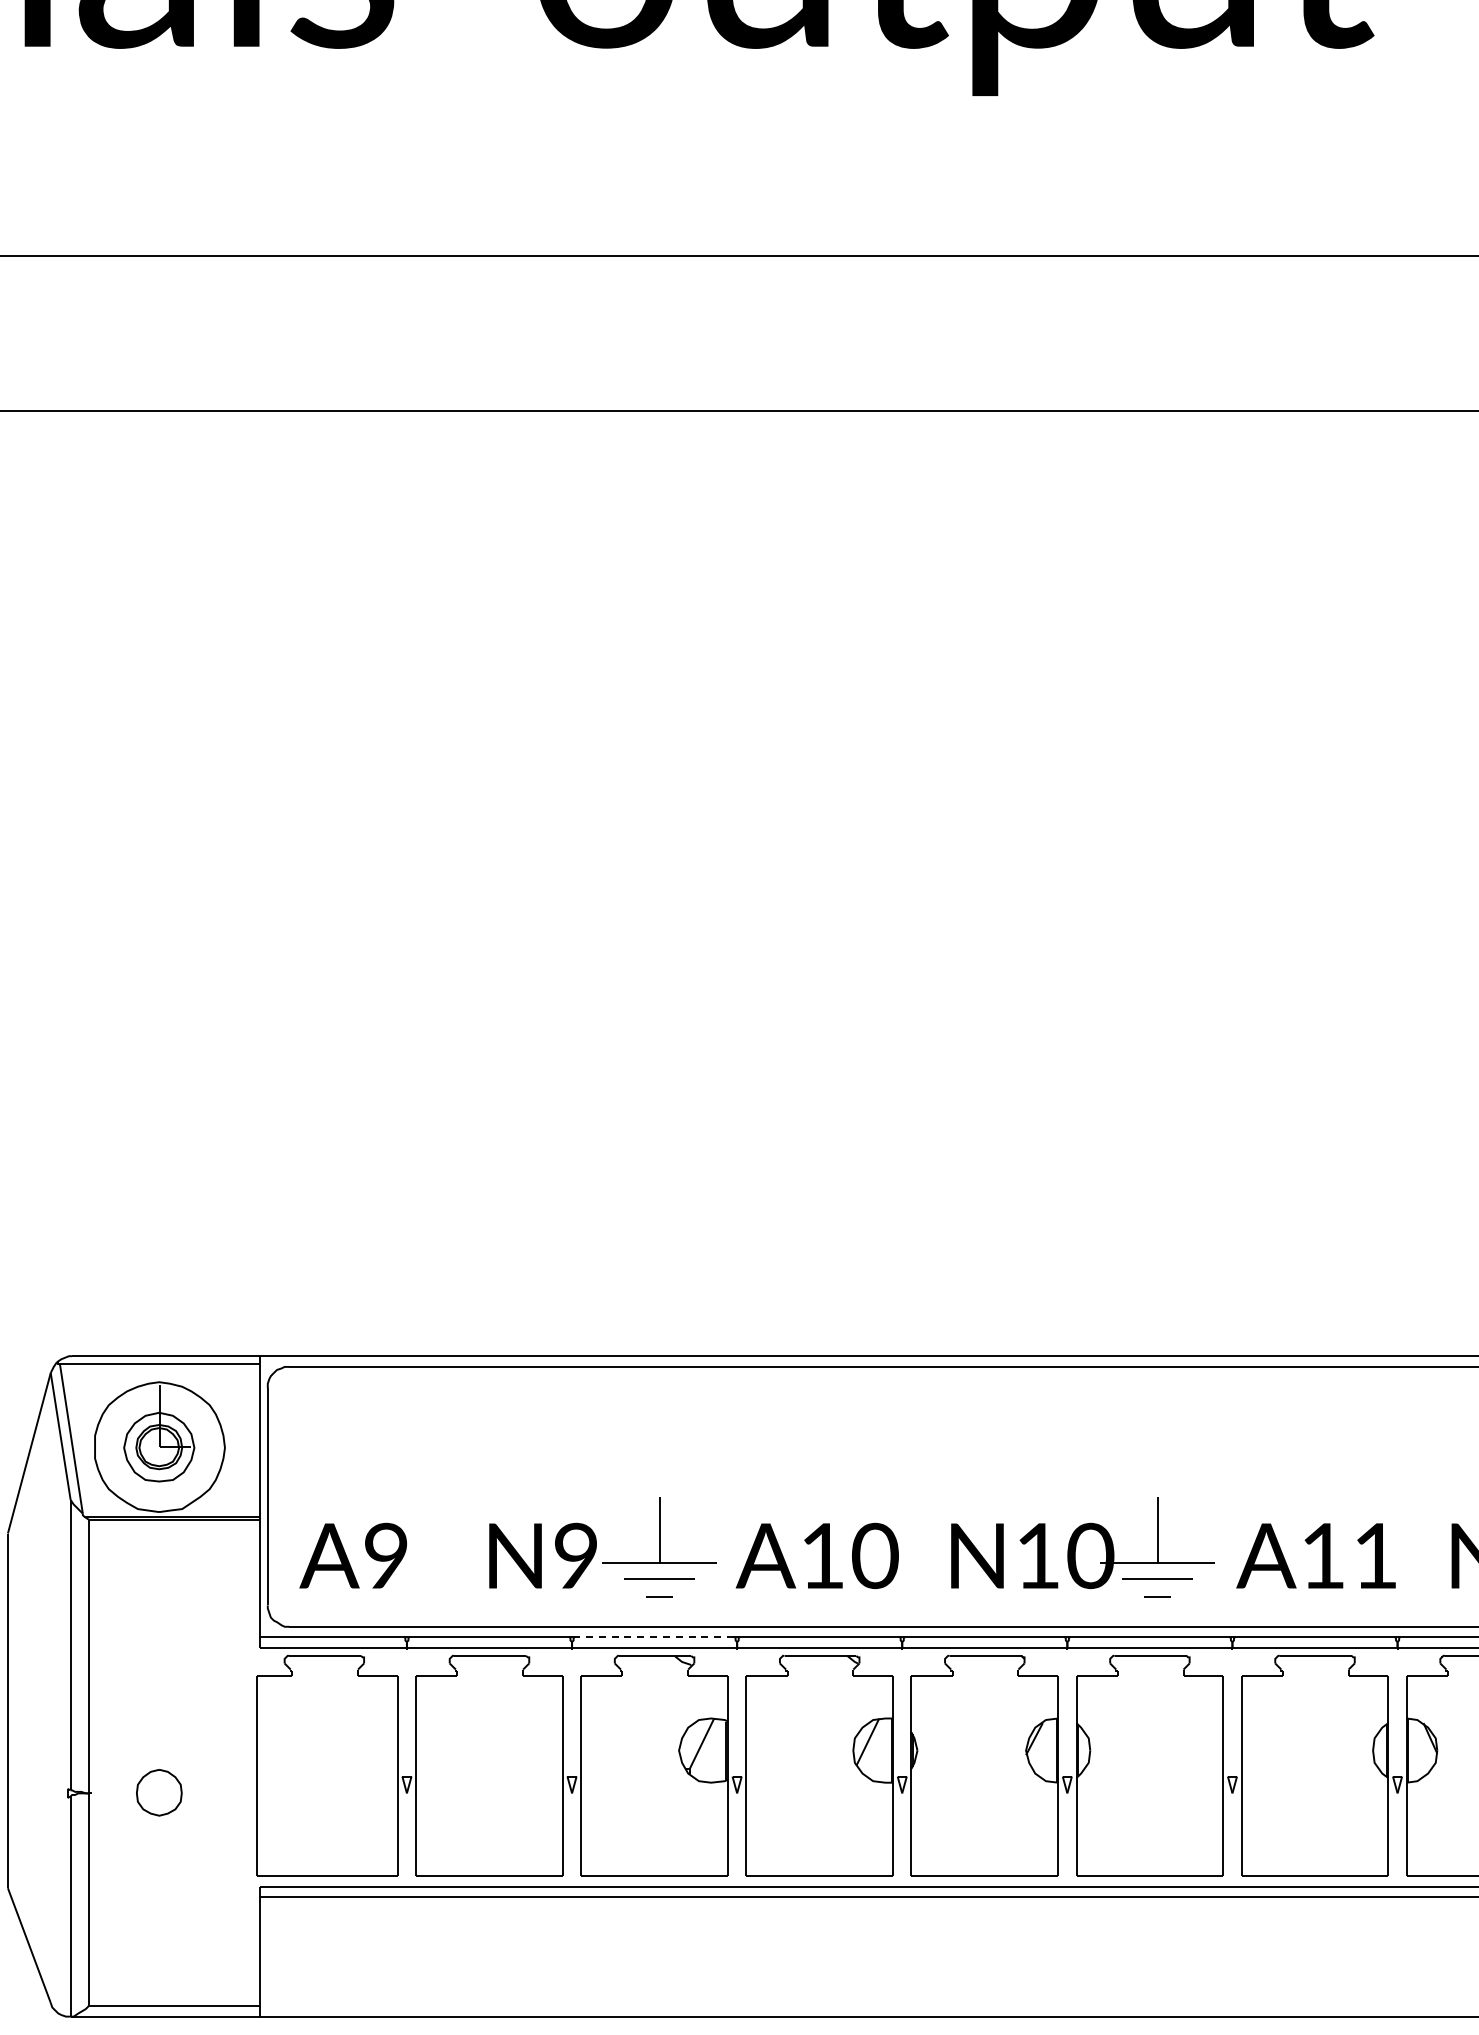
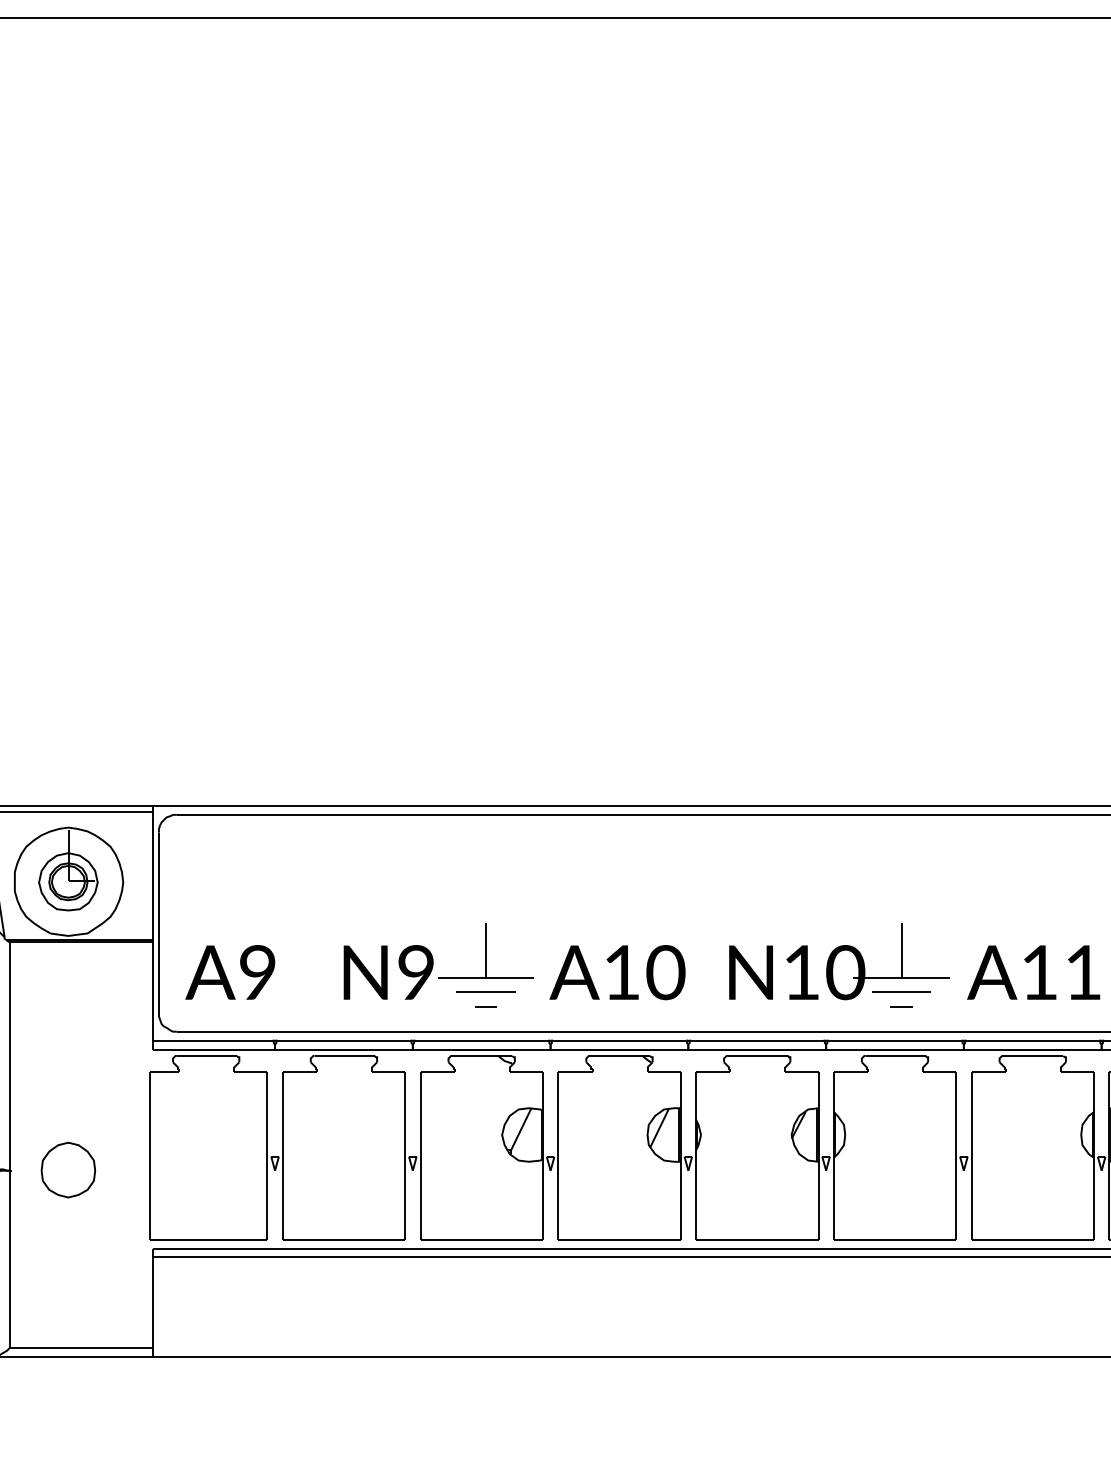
line: (654, 1637) -> (481, 1040), dashed -> solid
part: (159, 1792) -> (68, 1169), size x1.43

